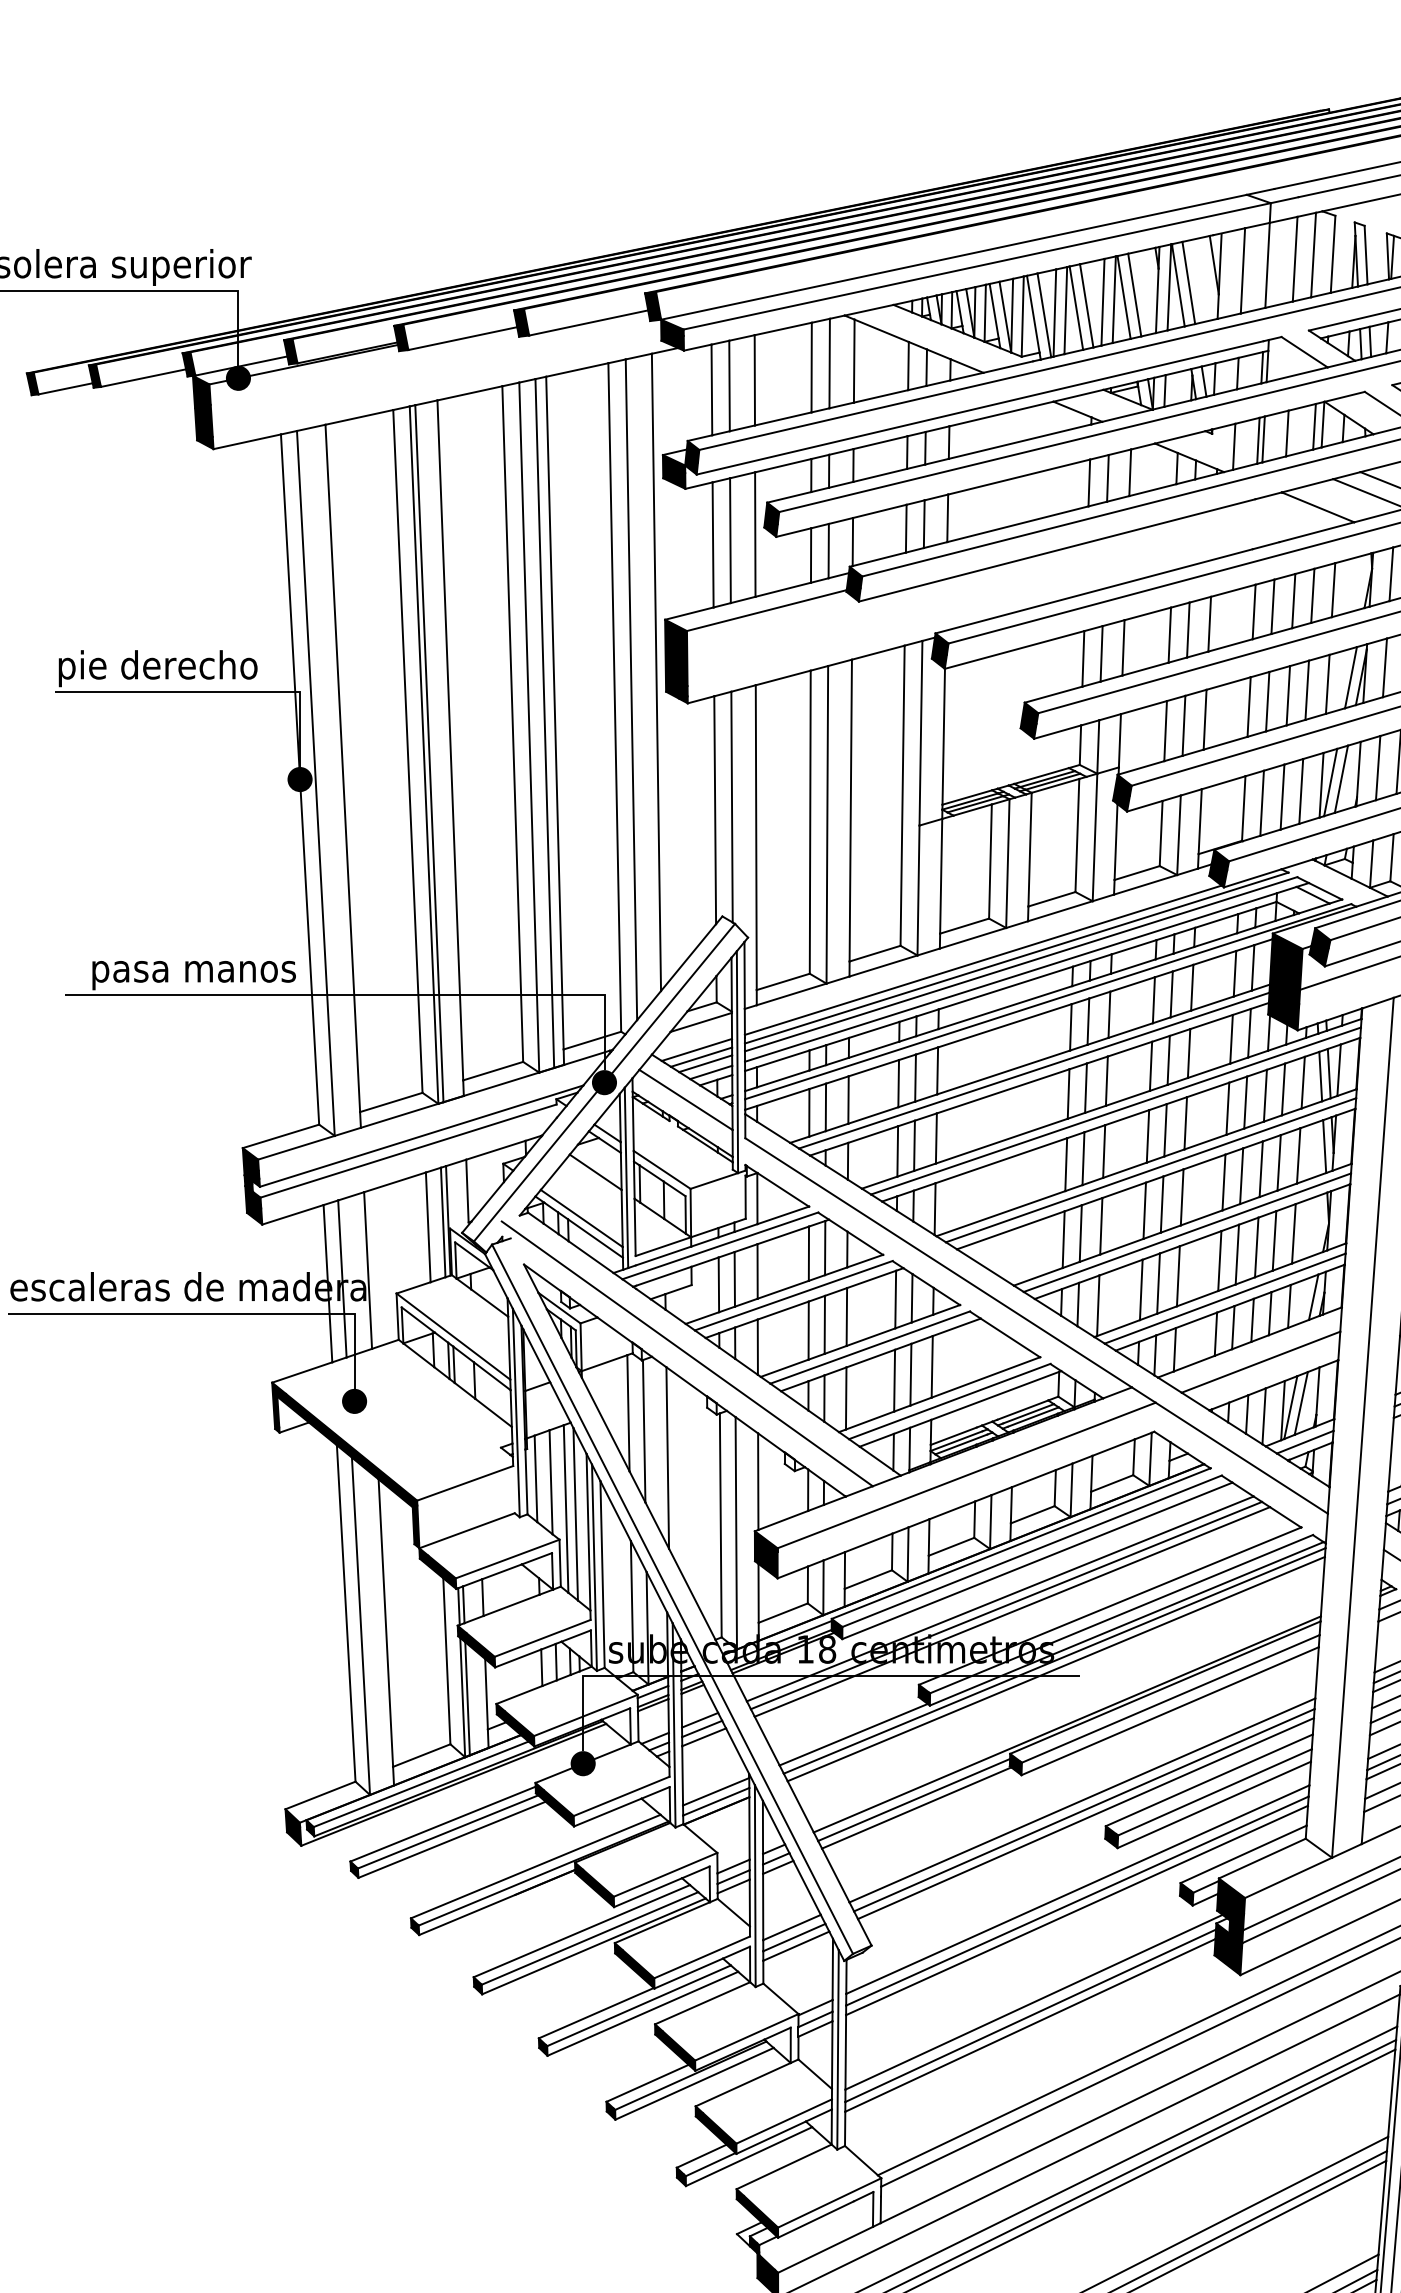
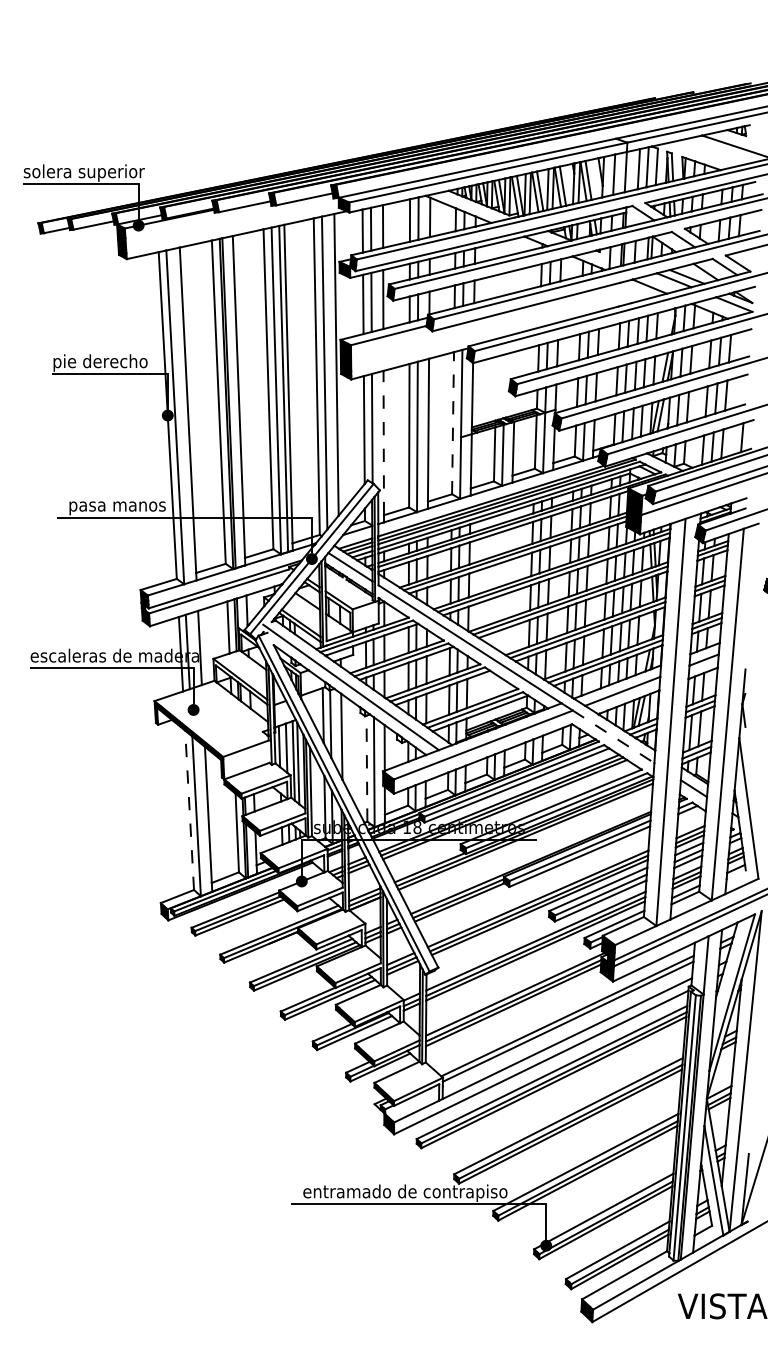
line: (903, 794) -> (453, 422), solid -> dashed
line: (755, 836) -> (383, 442), solid -> dashed
line: (1243, 1459) -> (614, 737), solid -> dashed
line: (719, 1525) -> (366, 768), solid -> dashed
line: (345, 1613) -> (189, 810), solid -> dashed

